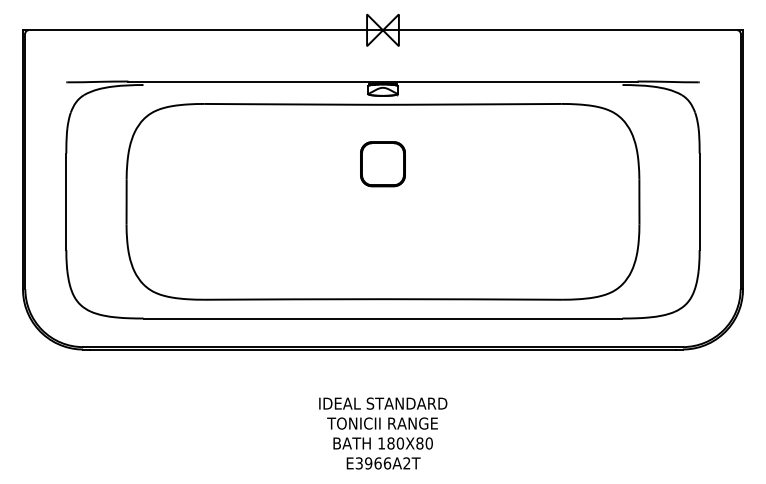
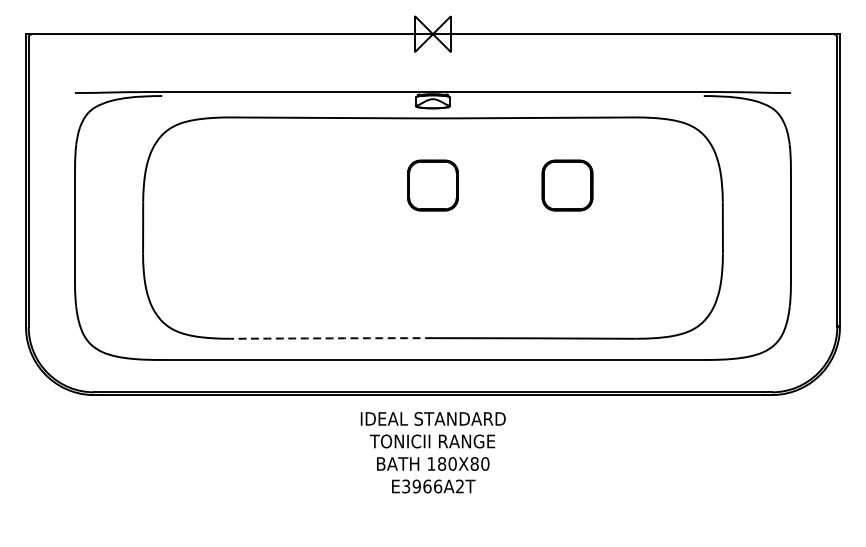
part: (501, 164) -> (566, 185), added
arc: (293, 299) -> (331, 338), solid -> dashed
text: (383, 433) -> (433, 452), moved

